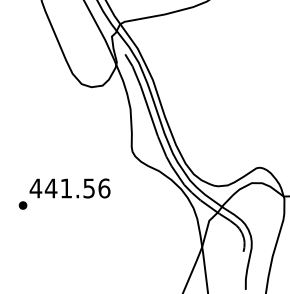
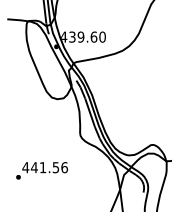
text: (63, 193) -> (41, 170), moved

